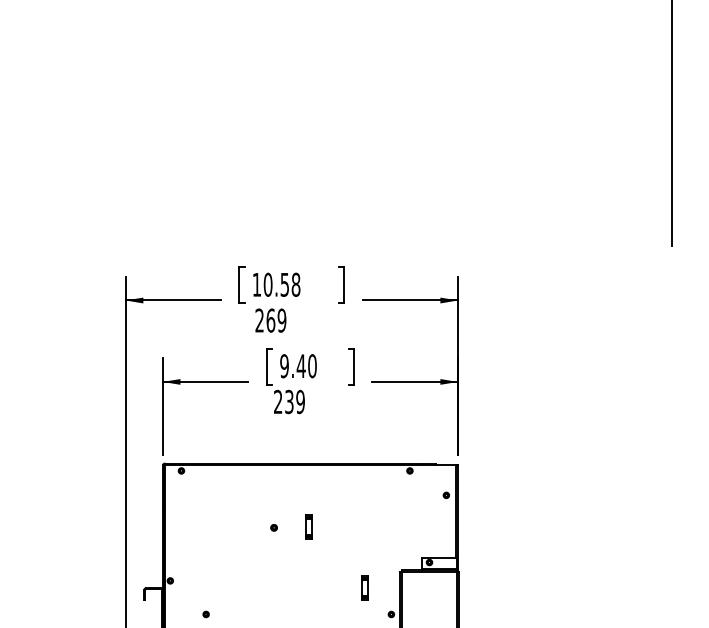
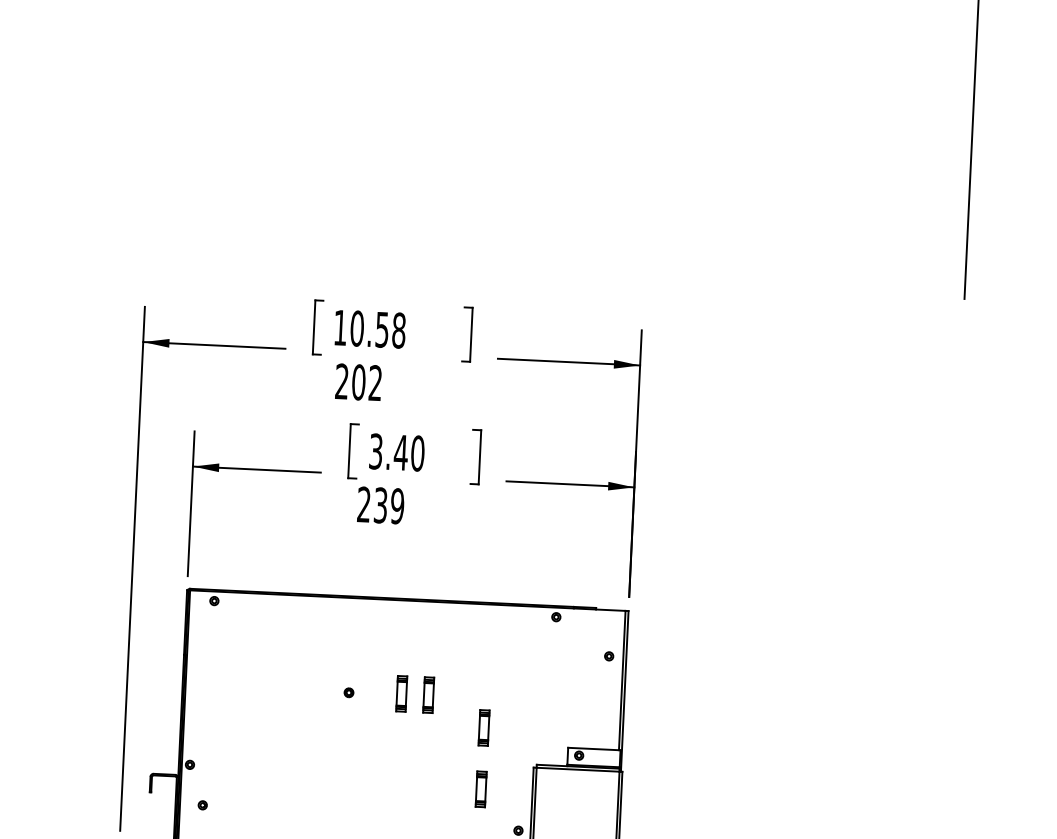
text: (276, 320) -> (367, 382), 269 -> 202
text: (284, 365) -> (376, 450), 9.40 -> 3.40
part: (326, 526) -> (427, 694), added
part: (364, 546) -> (482, 727), added
part: (205, 614) -> (201, 805), moved

